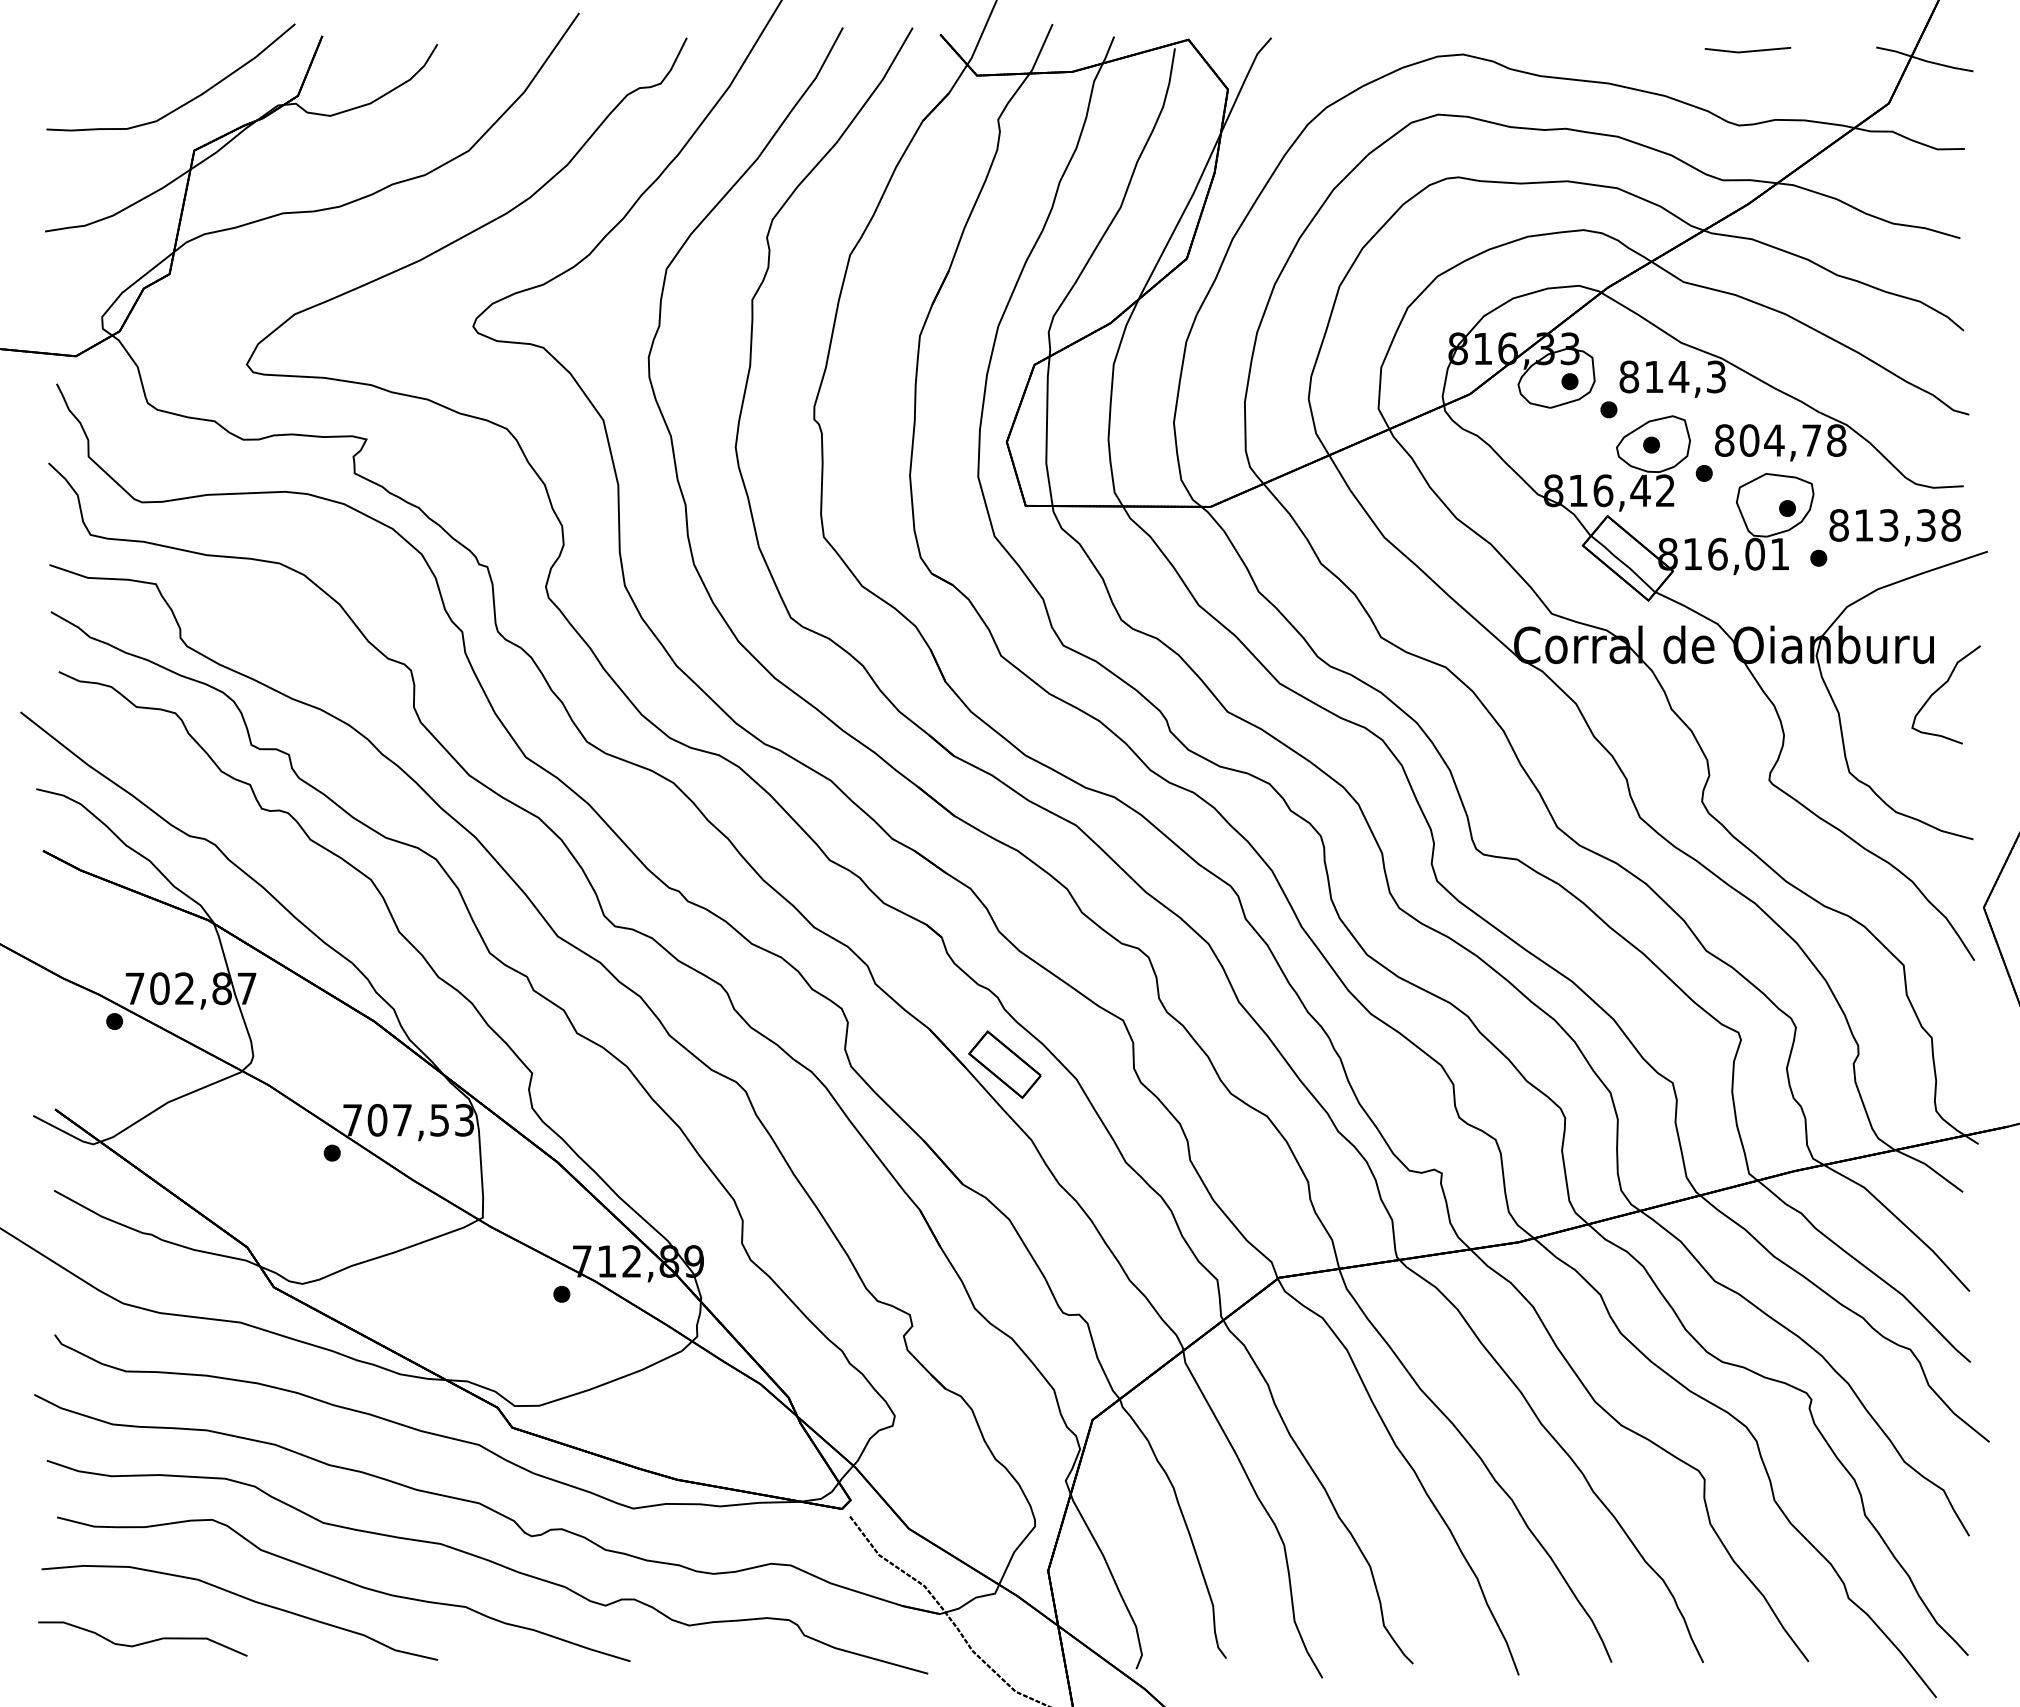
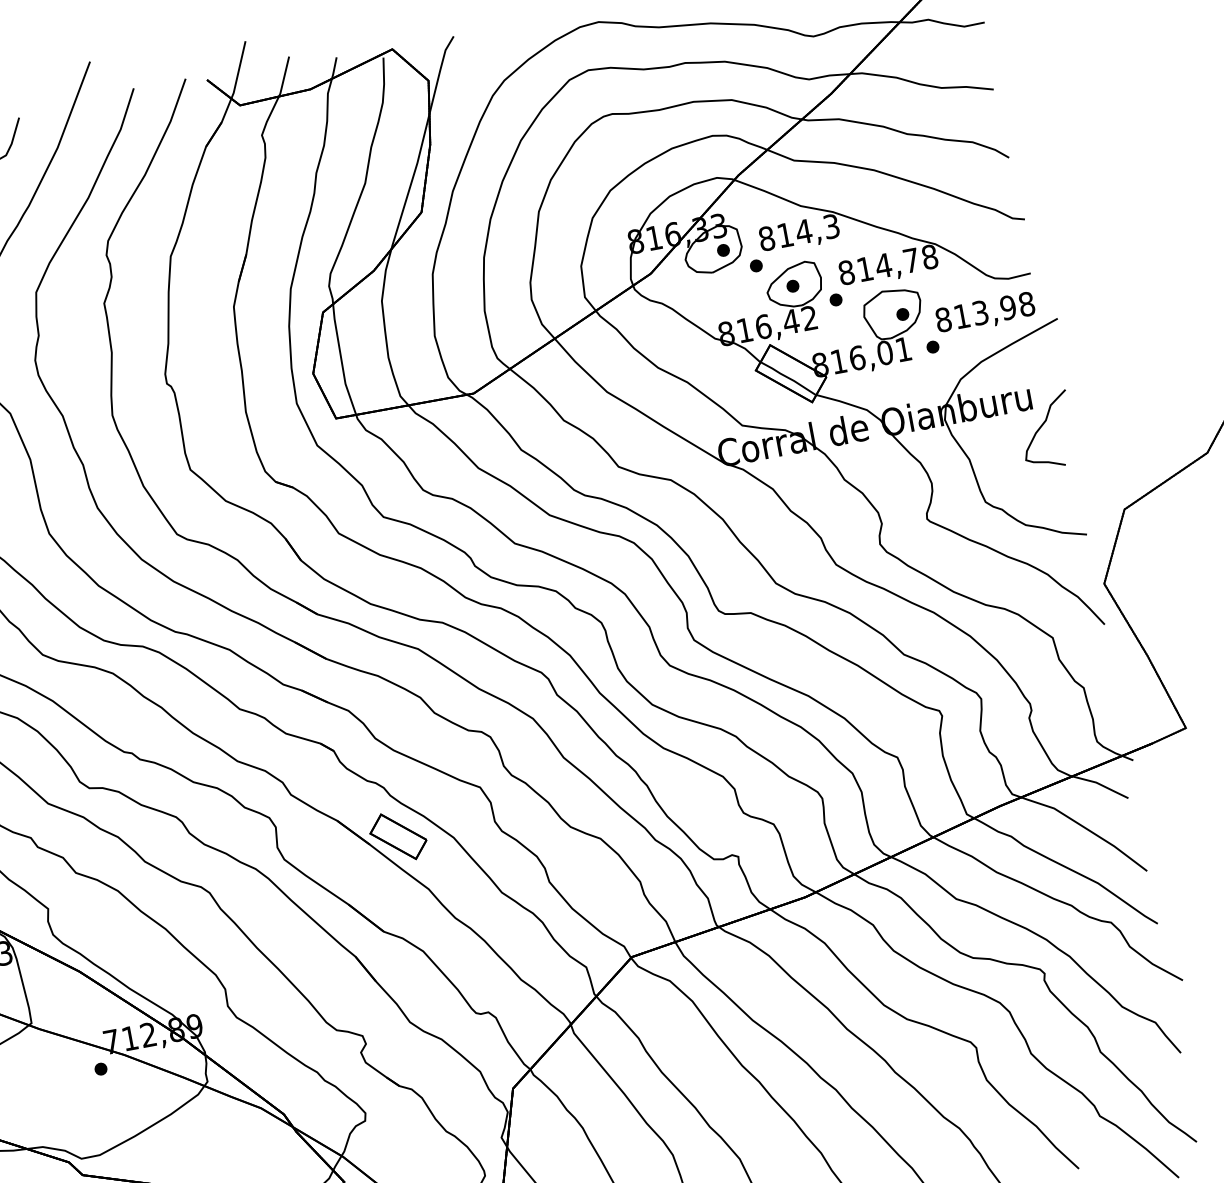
text: (1749, 440) -> (865, 269), 804,78 -> 814,78
text: (1925, 525) -> (1007, 307), 813,38 -> 813,98

